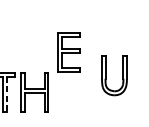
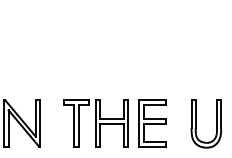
part: (69, 52) -> (152, 123), moved
part: (106, 74) -> (196, 123), moved
line: (6, 94) -> (78, 125), dashed -> solid

